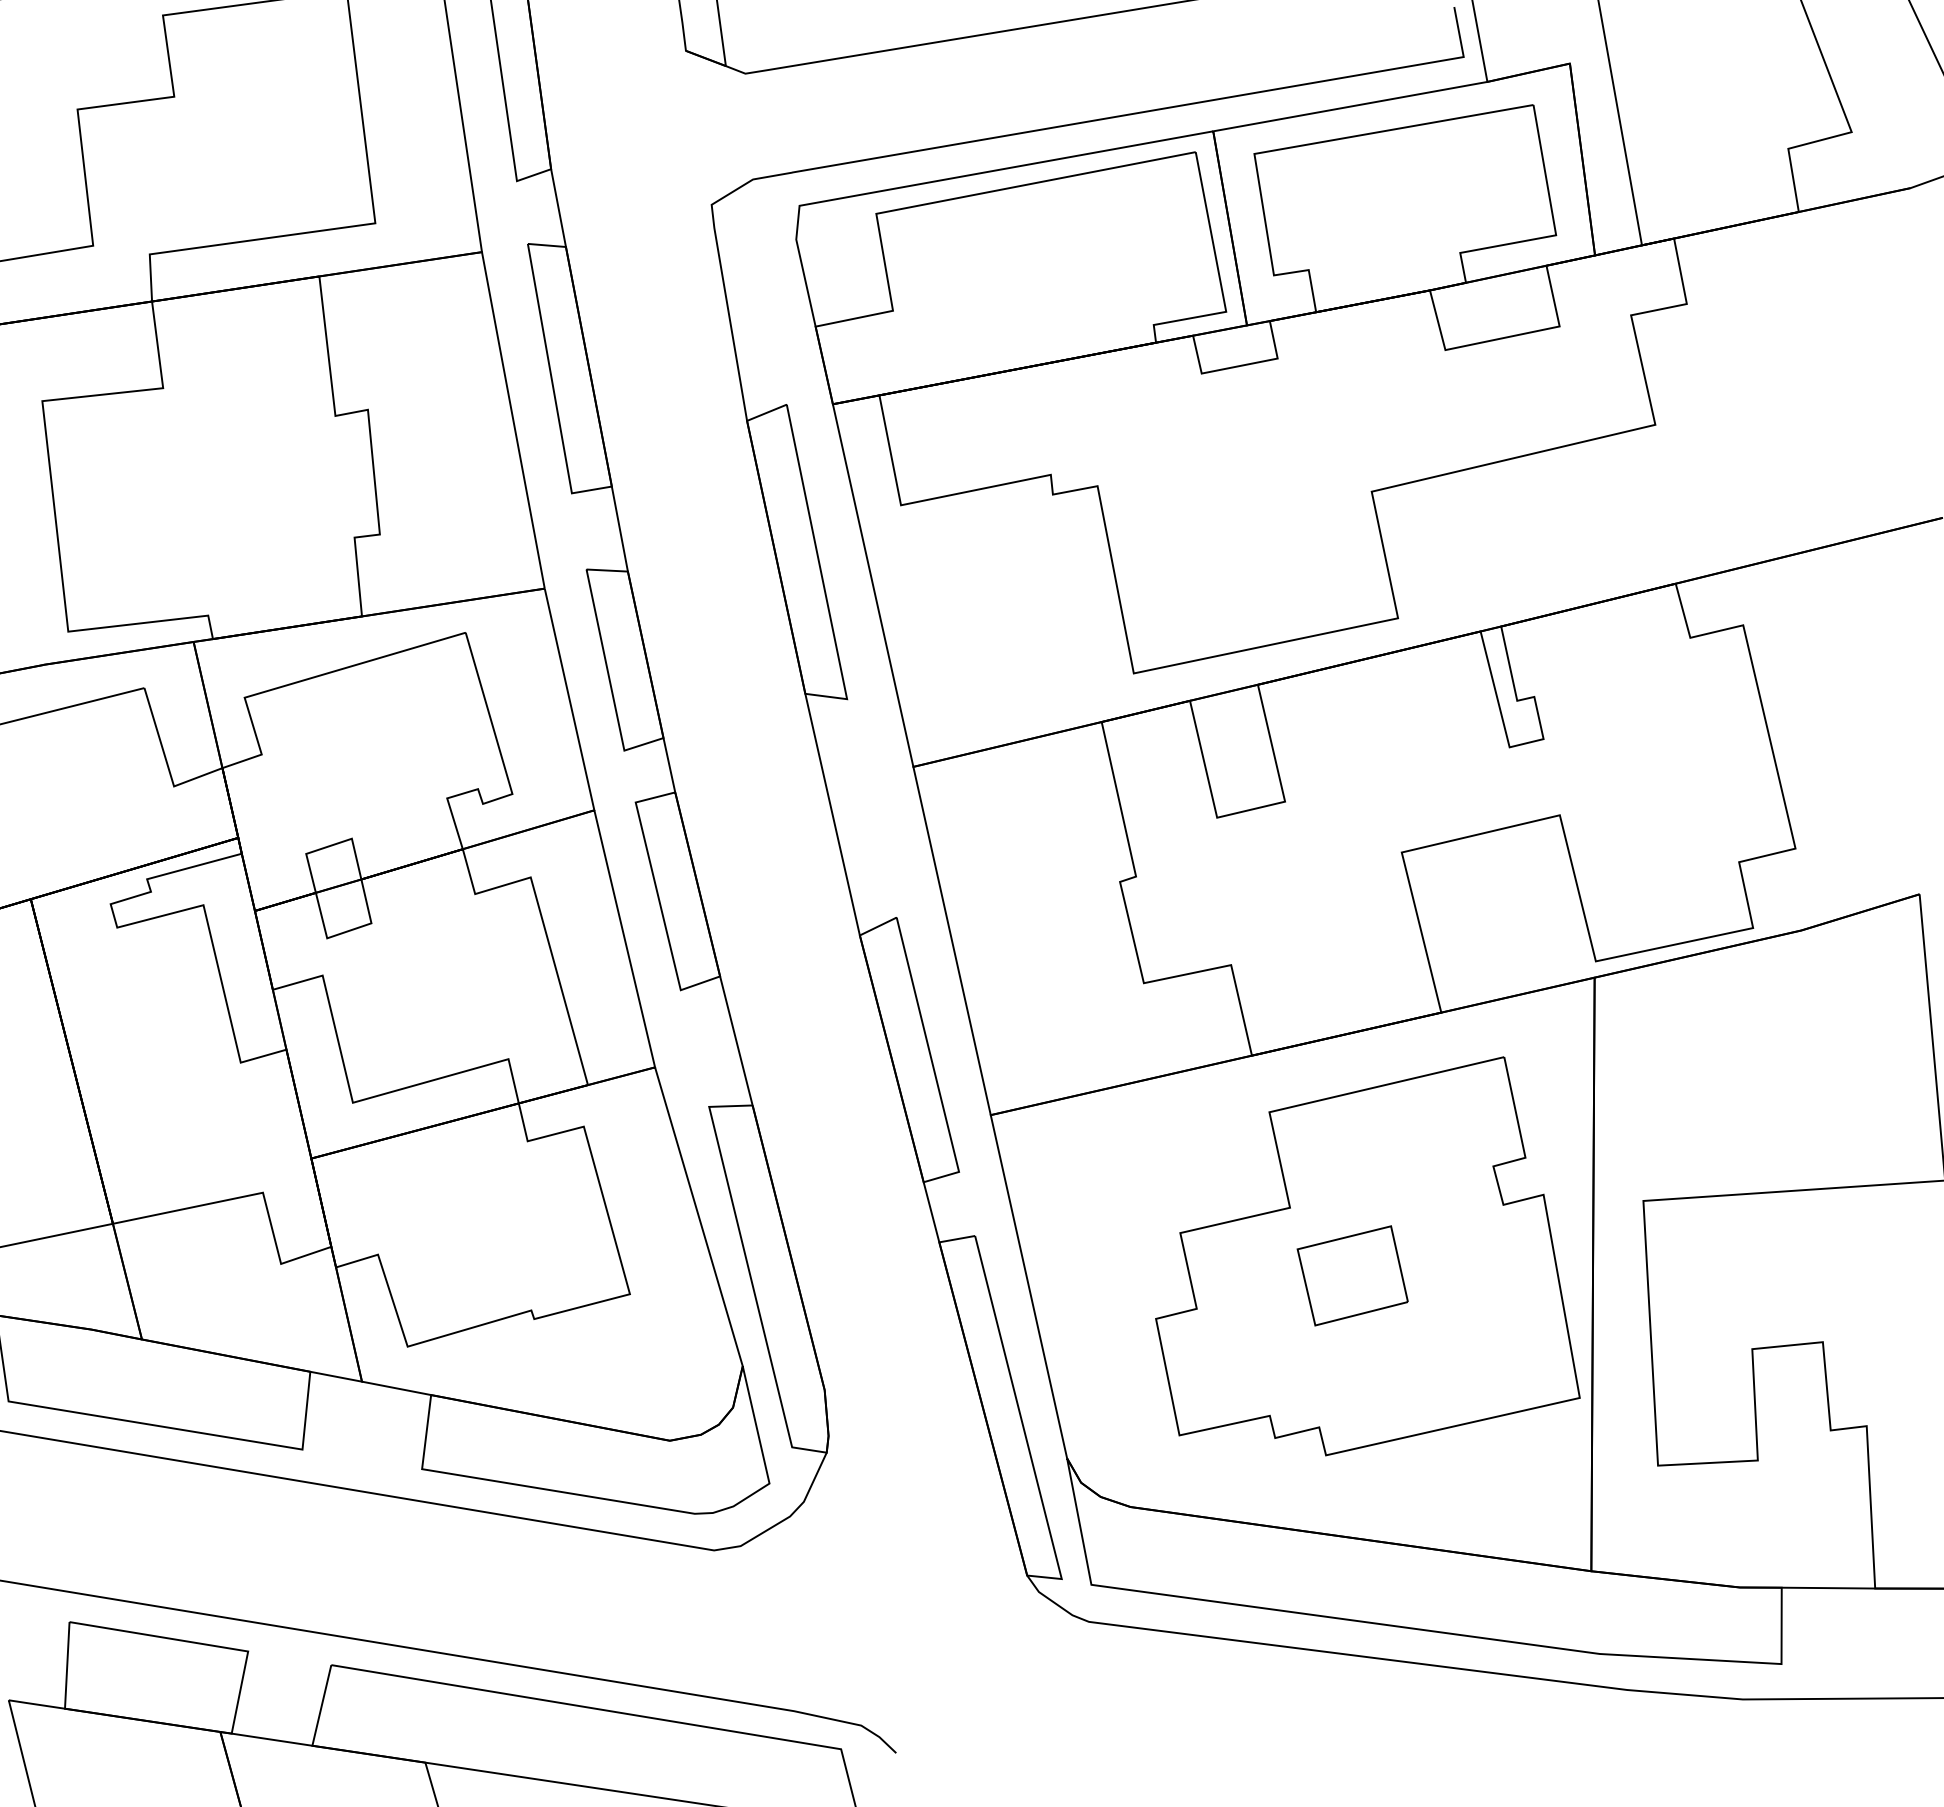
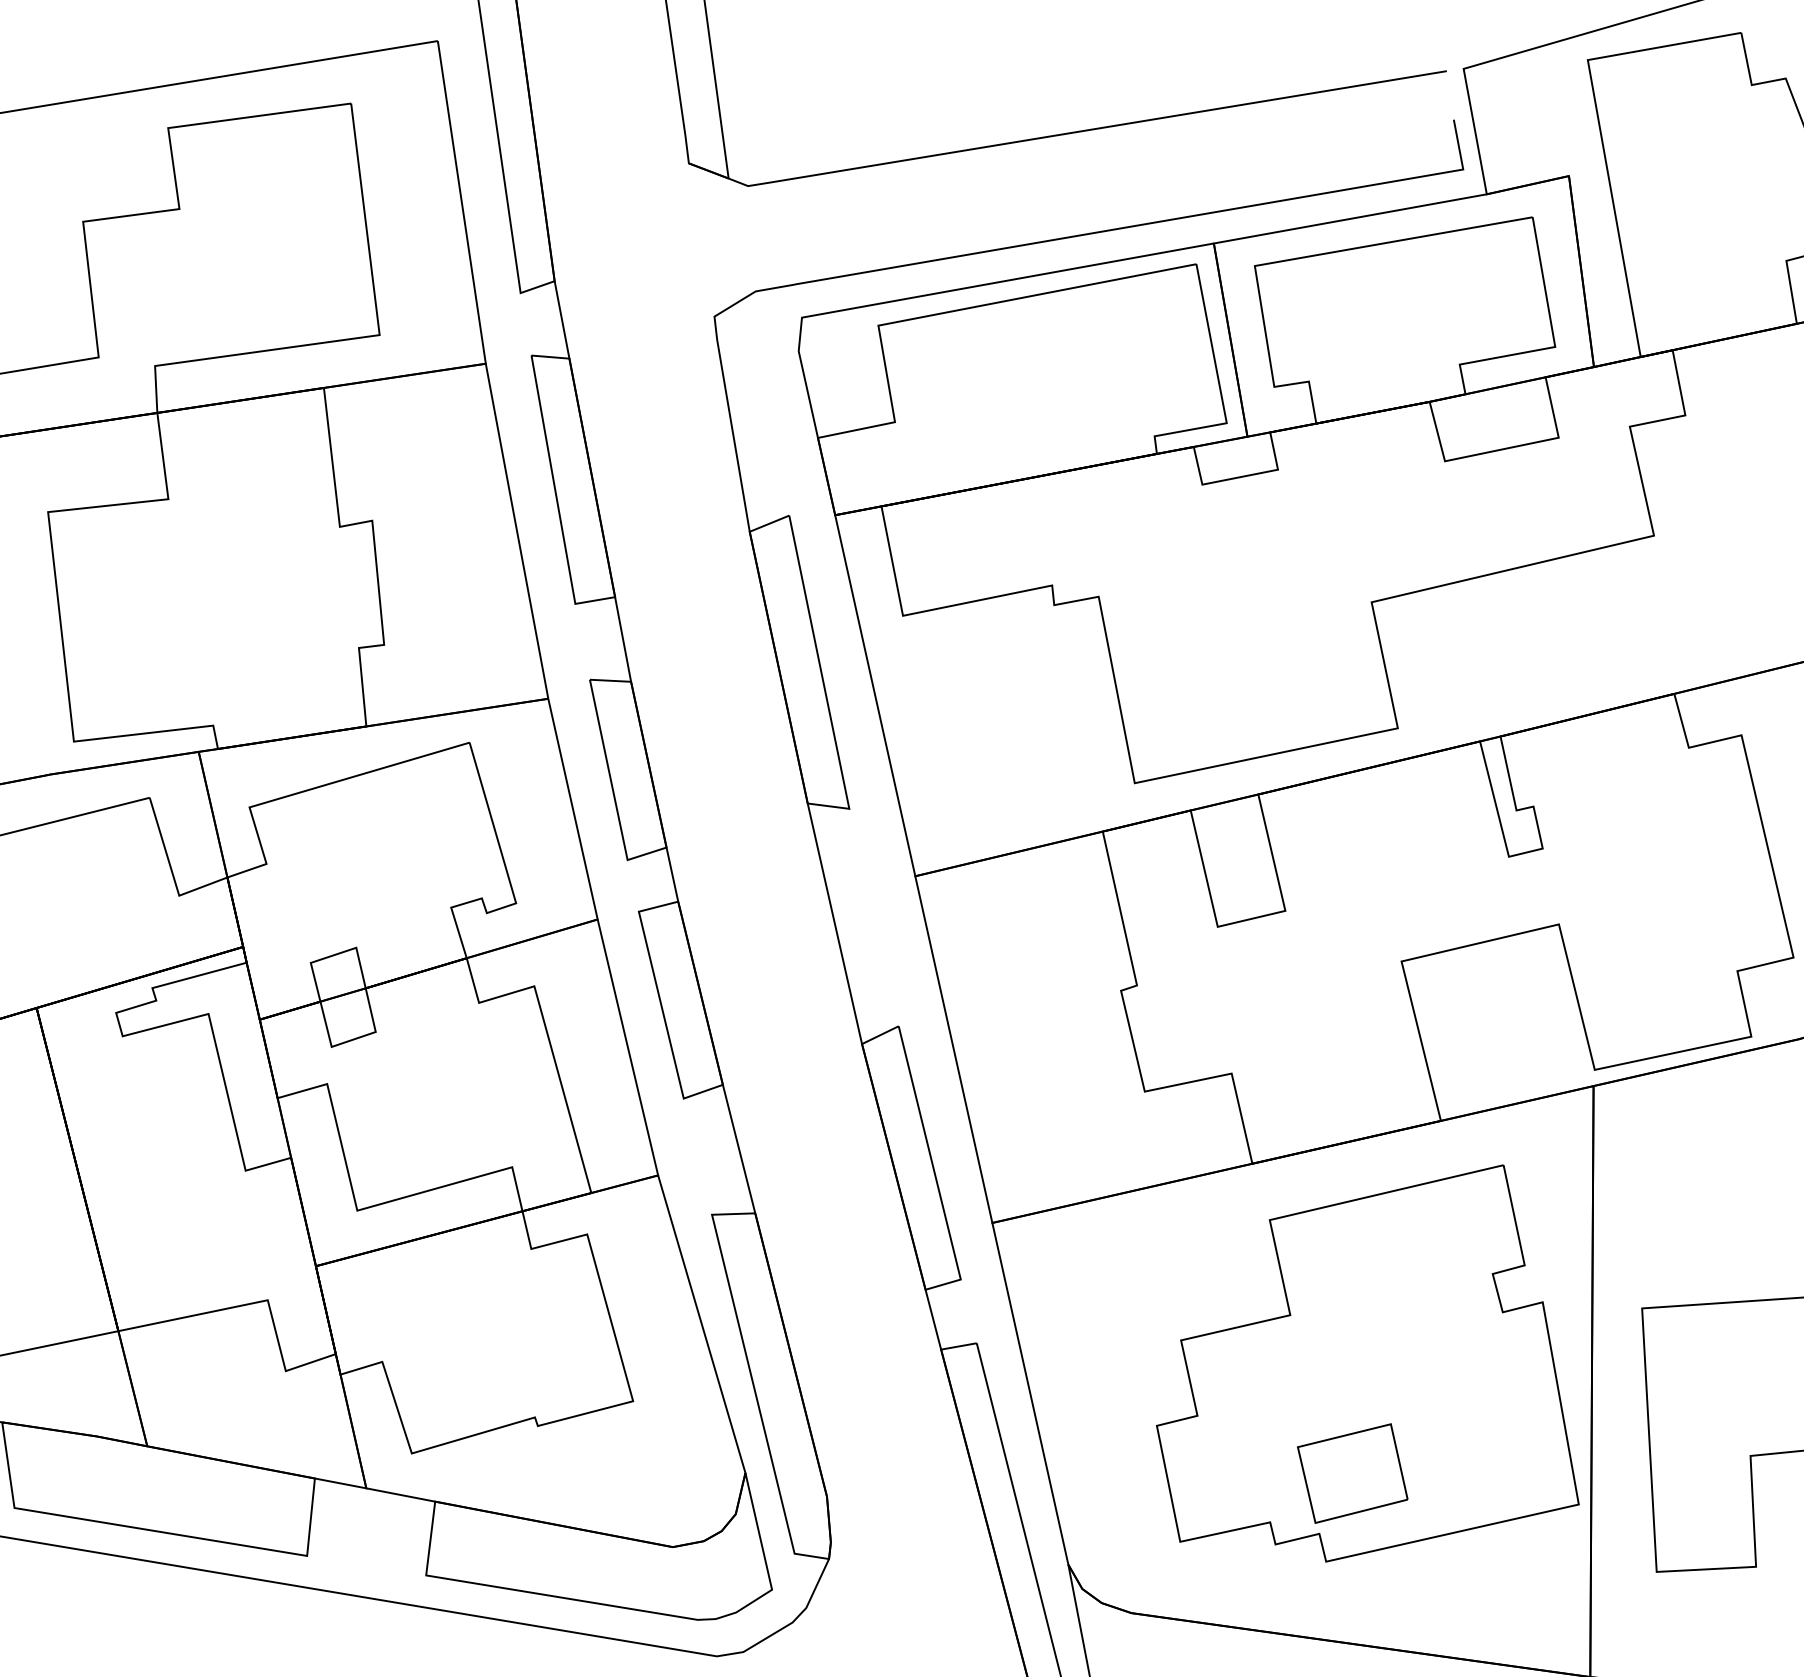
part: (1352, 1275) -> (1352, 1473), moved

